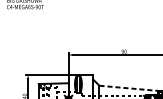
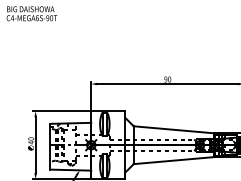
line: (129, 88) -> (174, 129), dashed -> solid

